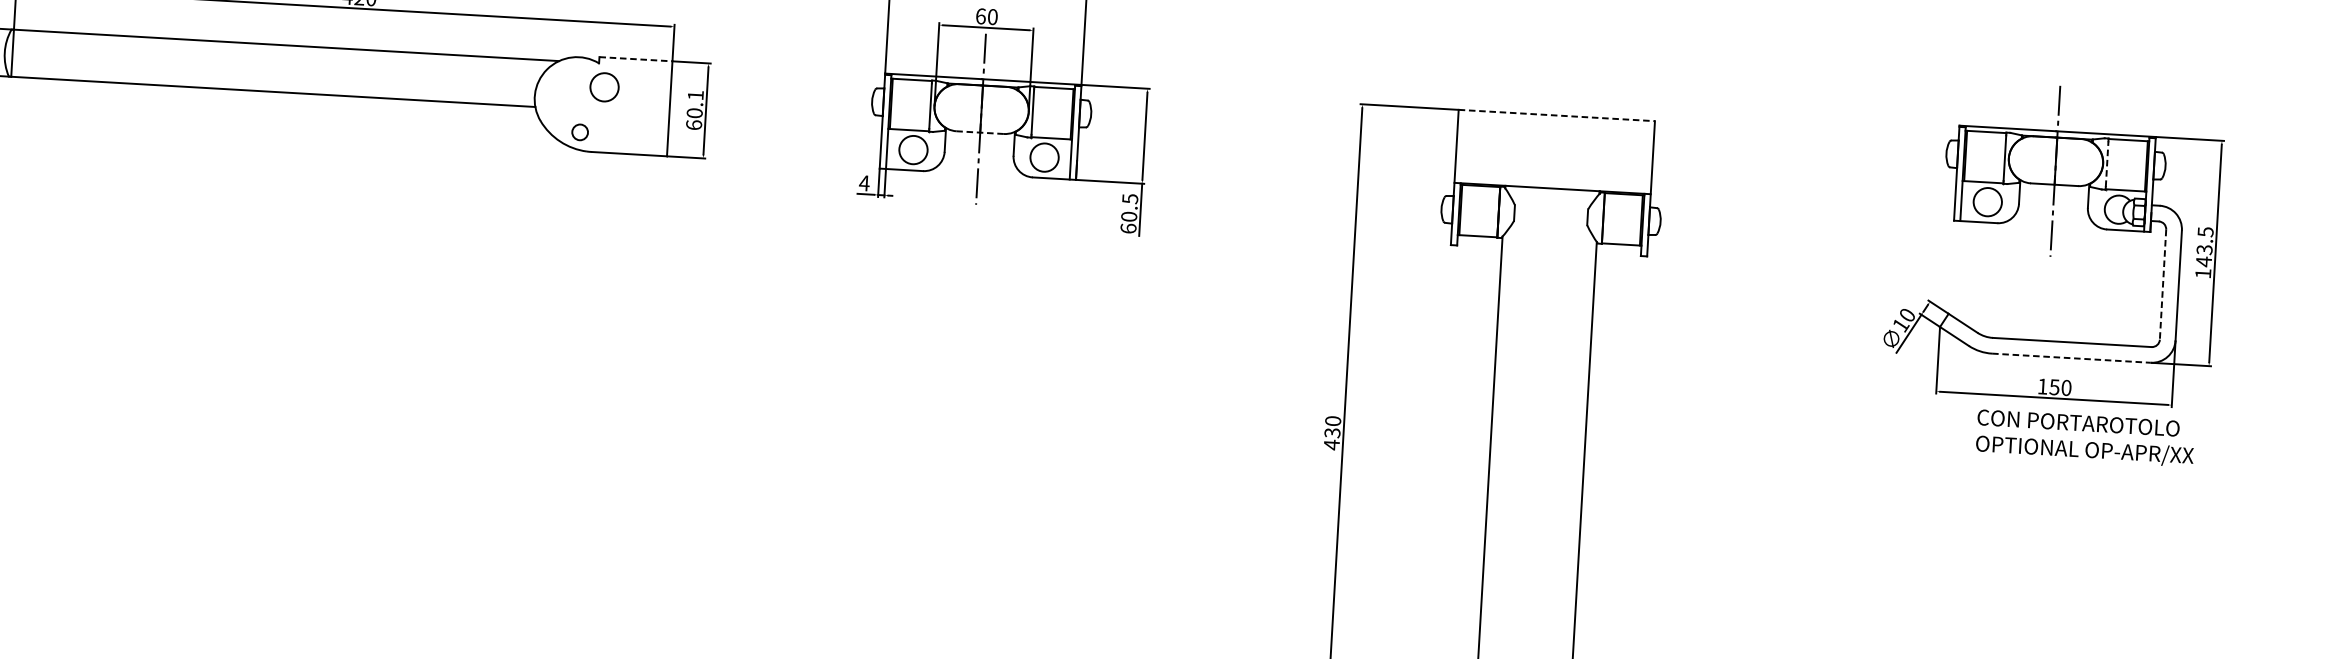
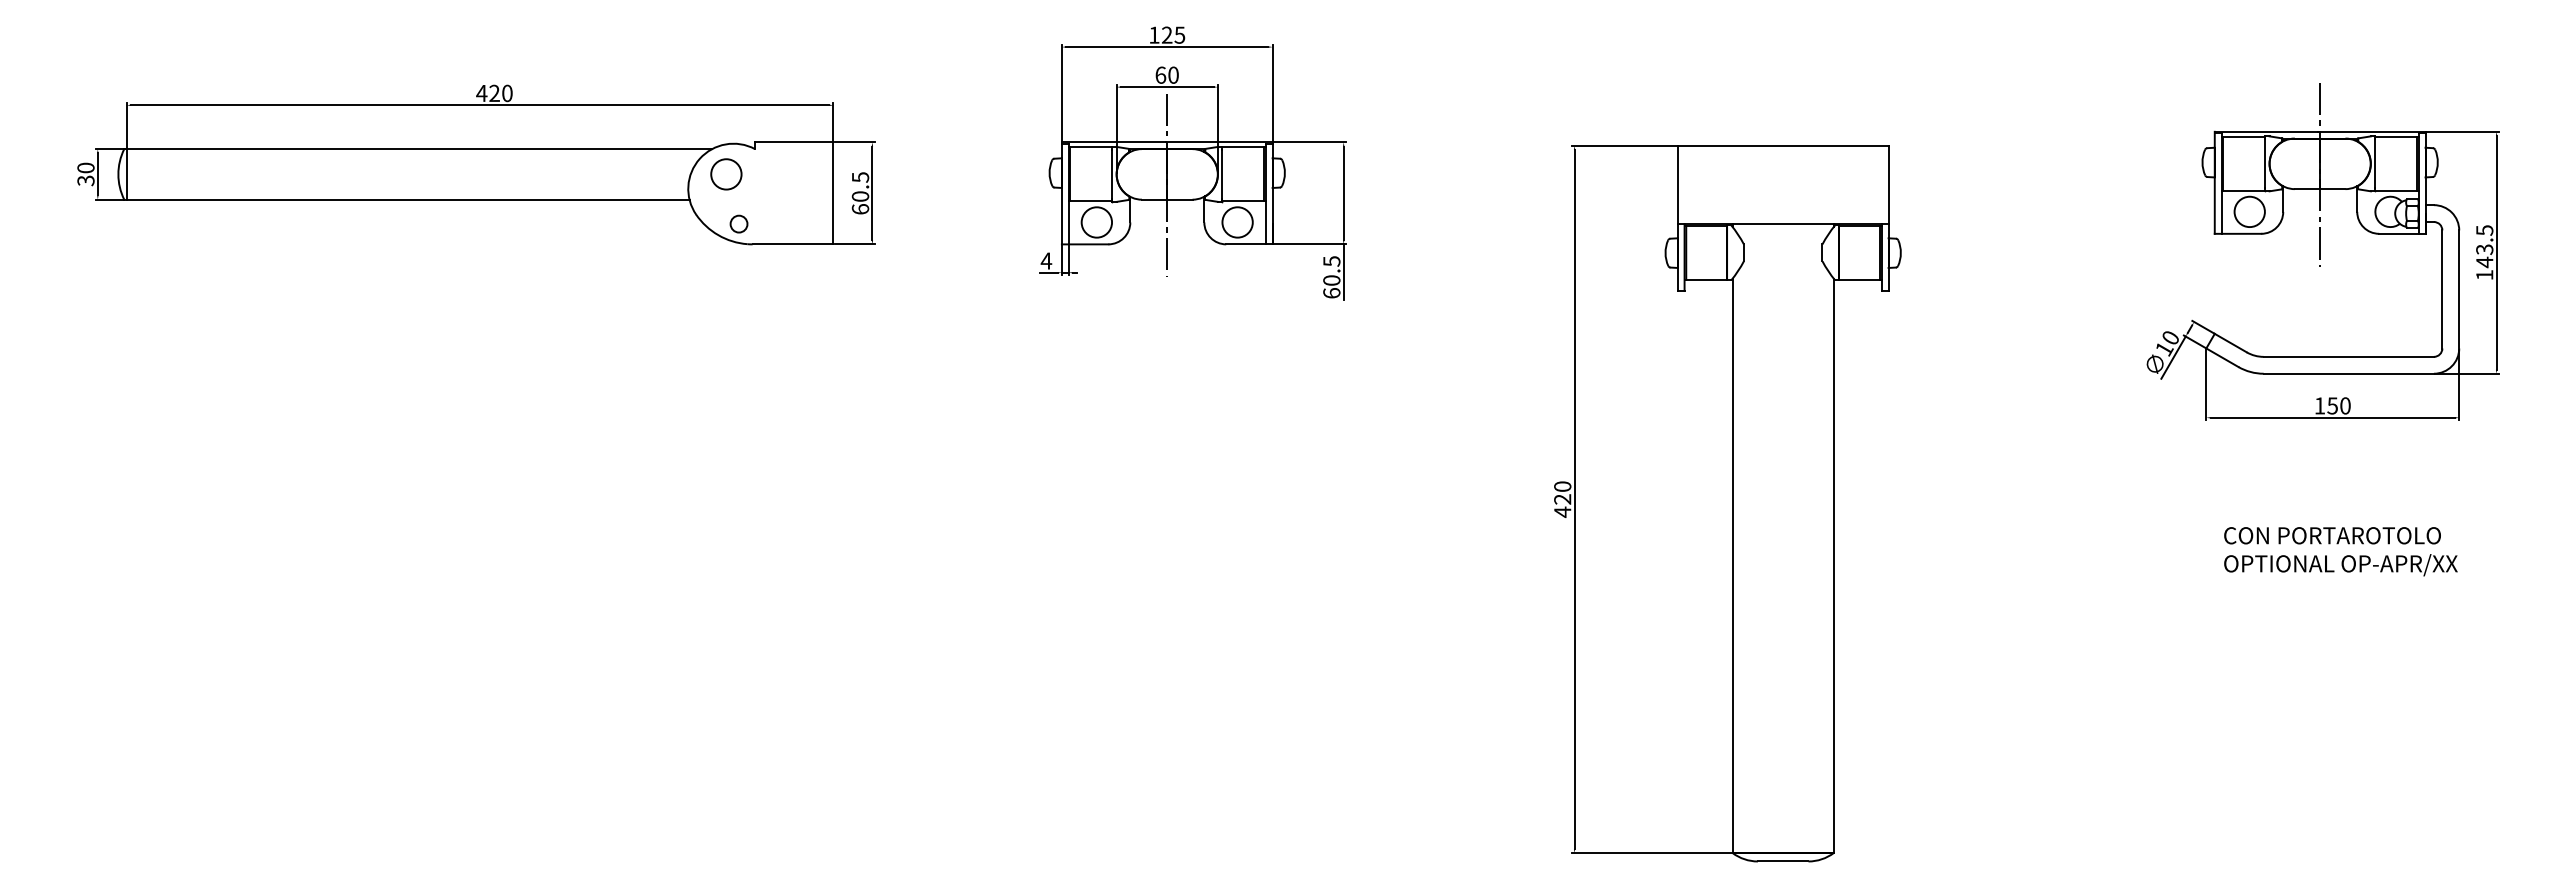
line: (636, 59) -> (794, 142), dashed -> solid
circle: (604, 87) -> (726, 174), moved
text: (695, 95) -> (860, 177), 60.1 -> 60.5
line: (1557, 115) -> (1783, 145), dashed -> solid
line: (979, 132) -> (1166, 199), dashed -> solid
line: (2107, 163) -> (2375, 163), dashed -> solid
line: (2163, 284) -> (2442, 289), dashed -> solid
line: (2072, 358) -> (2349, 373), dashed -> solid
text: (1332, 433) -> (1562, 499), 430 -> 420
text: (2085, 438) -> (2340, 551), moved

